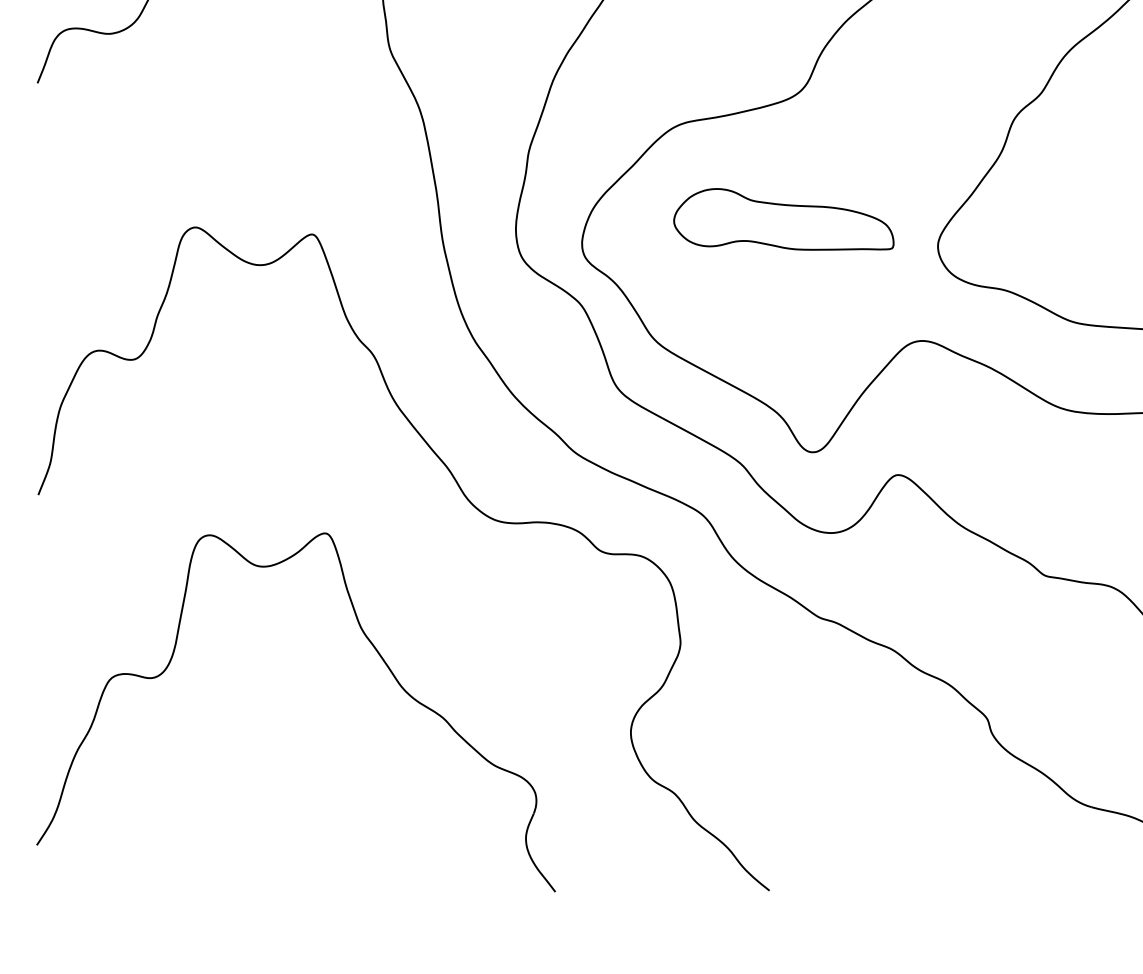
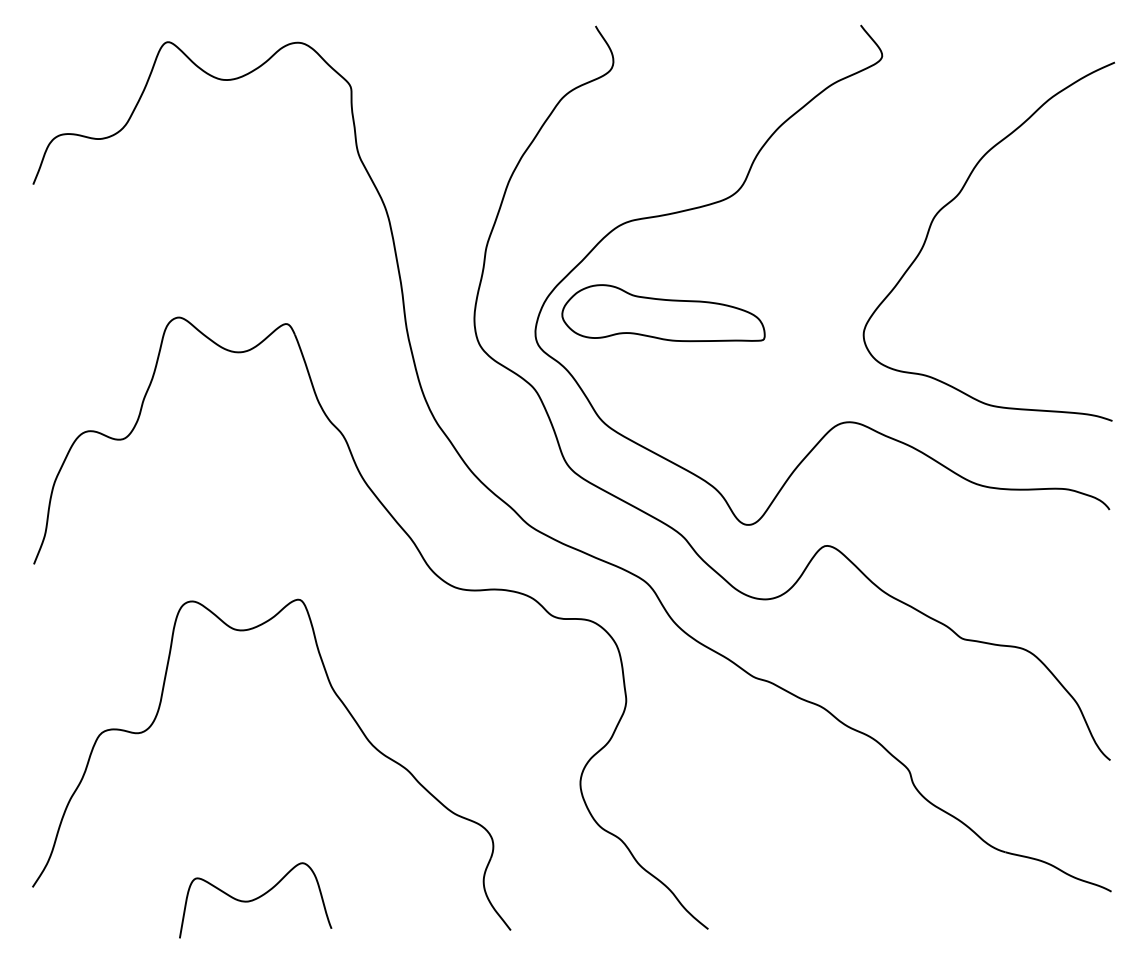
part: (783, 219) -> (663, 313), moved
curve: (278, 859) -> (255, 900), added

